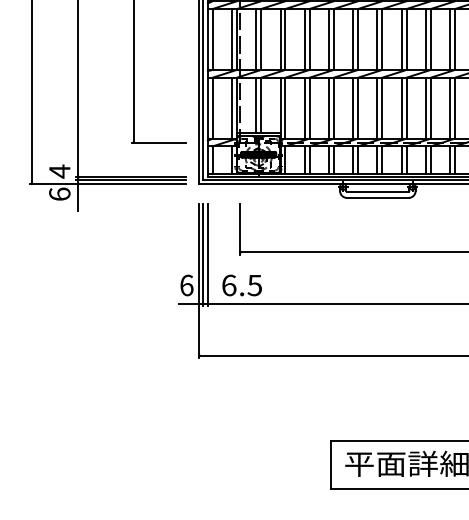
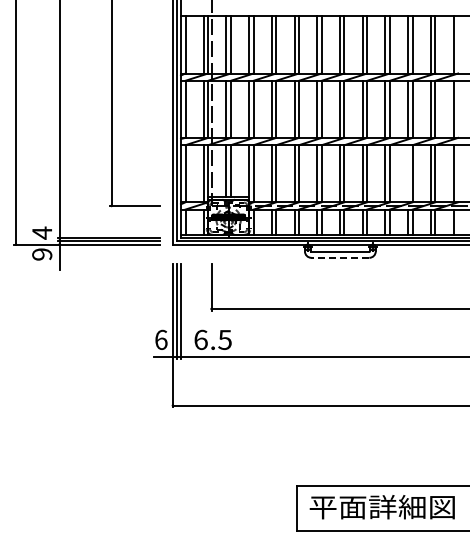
line: (450, 107) -> (408, 173), removed
text: (60, 194) -> (42, 254), 6 -> 9
line: (378, 197) -> (340, 257), solid -> dashed

